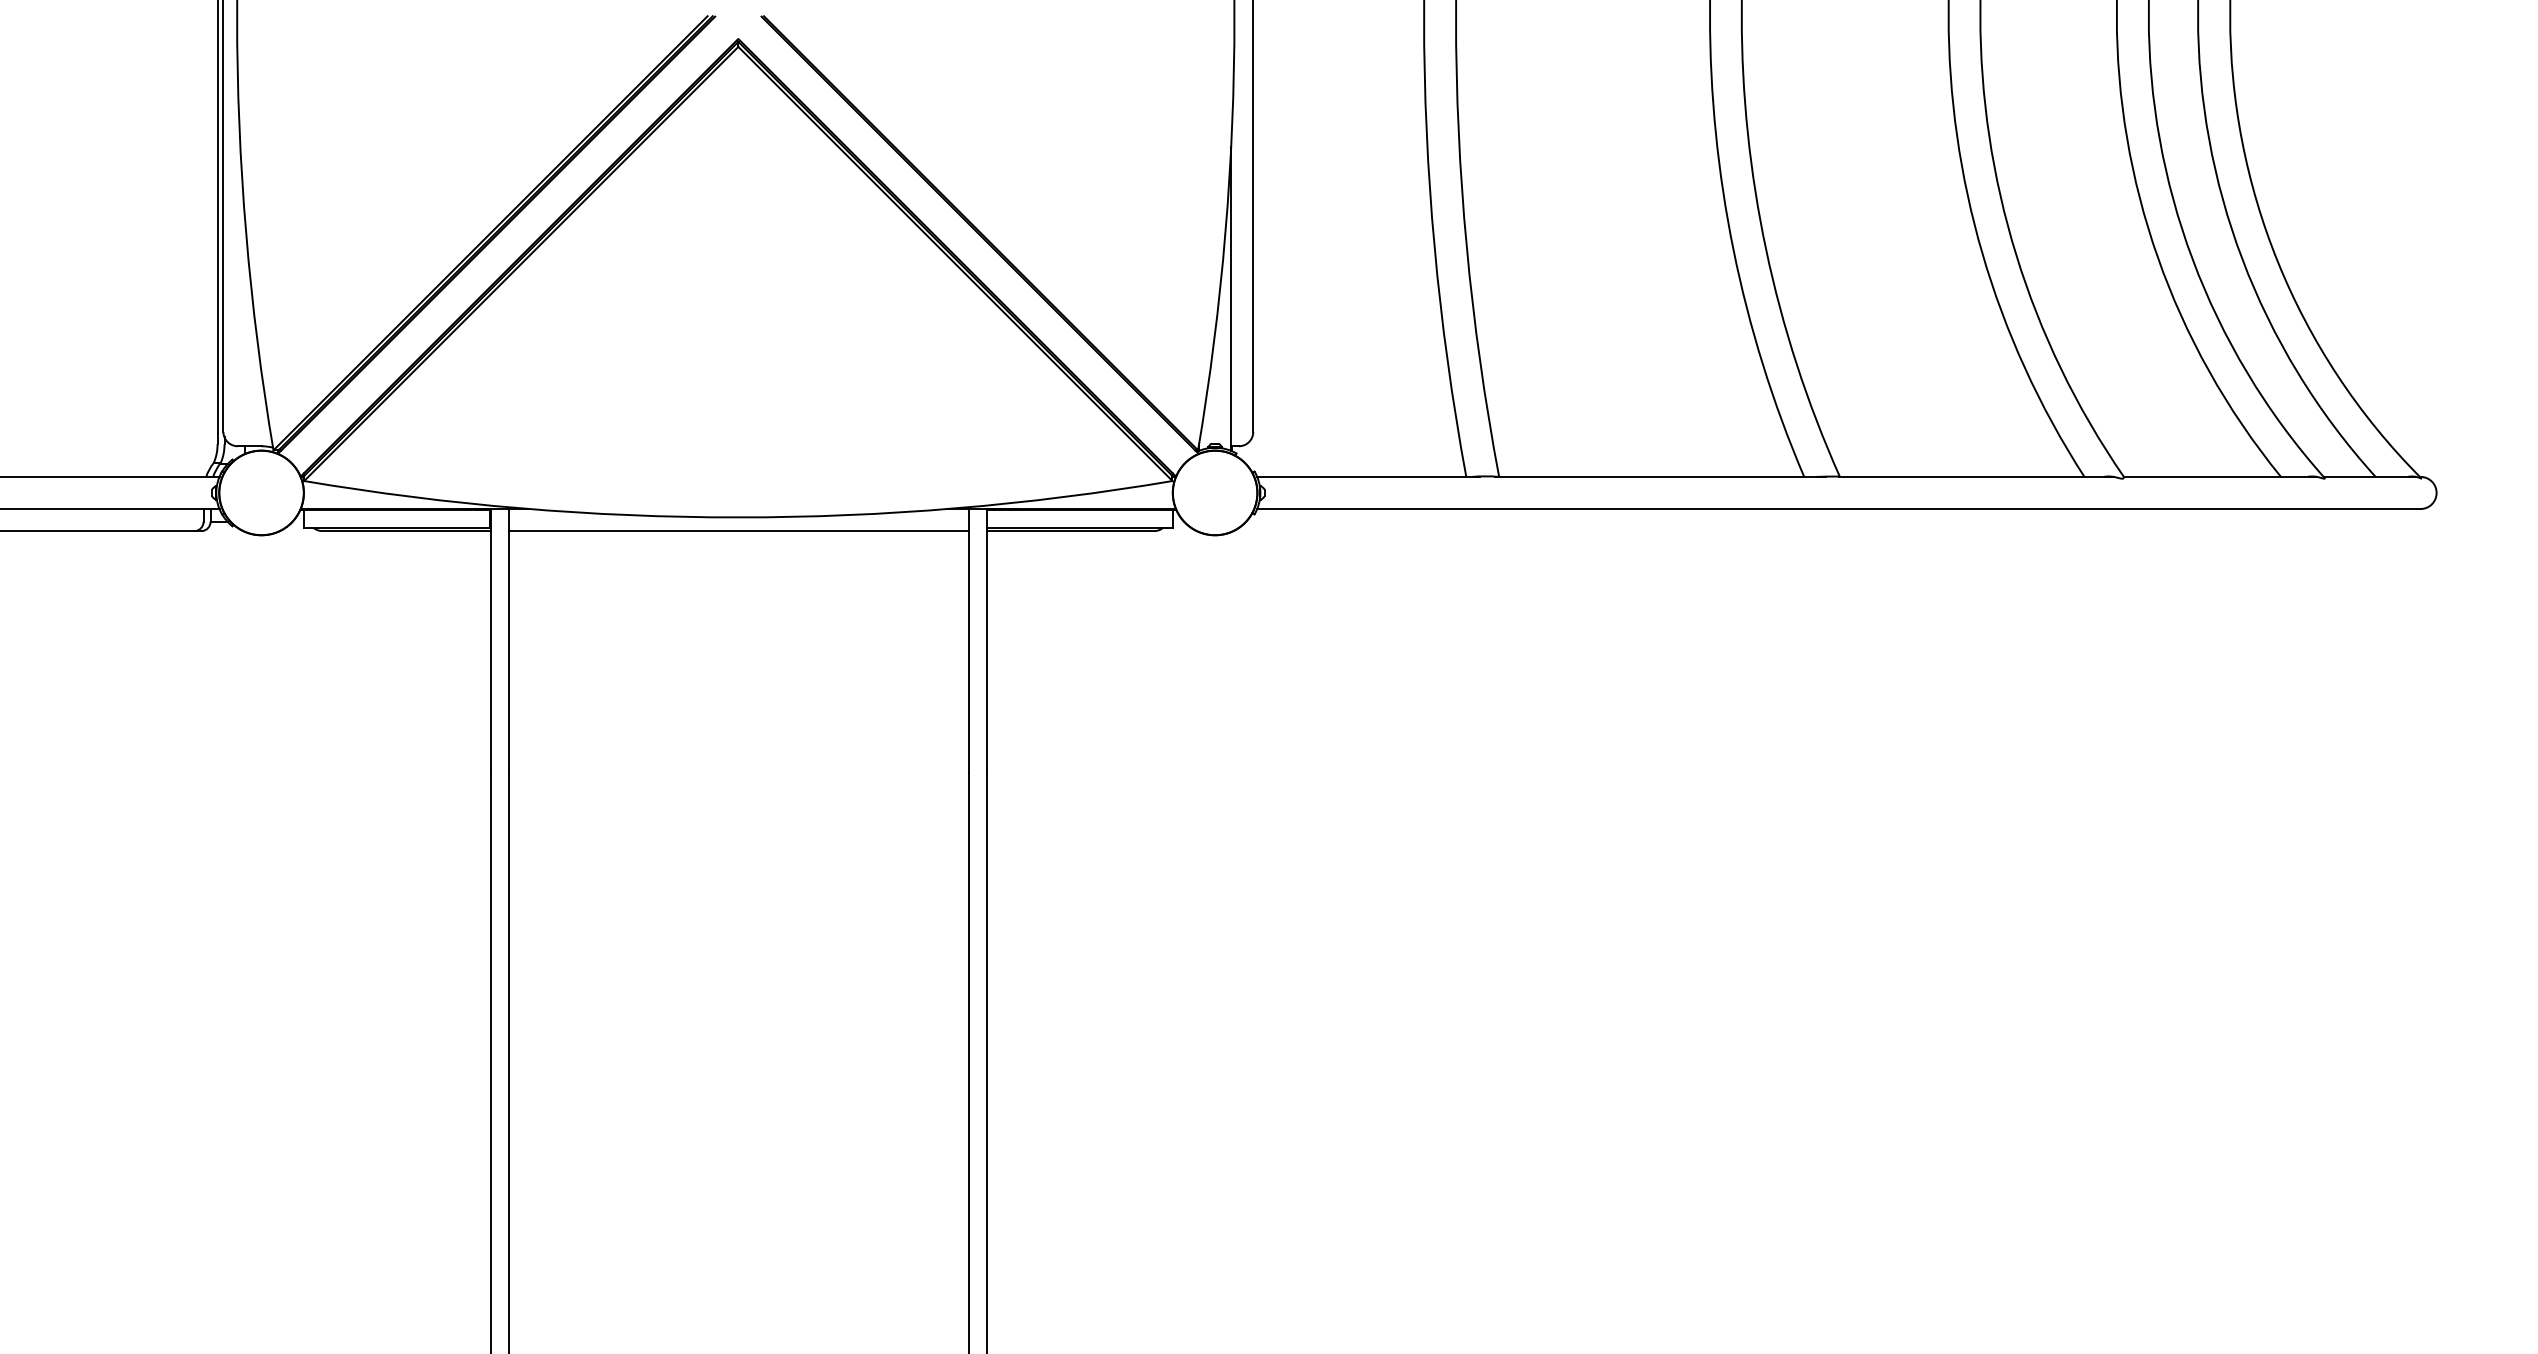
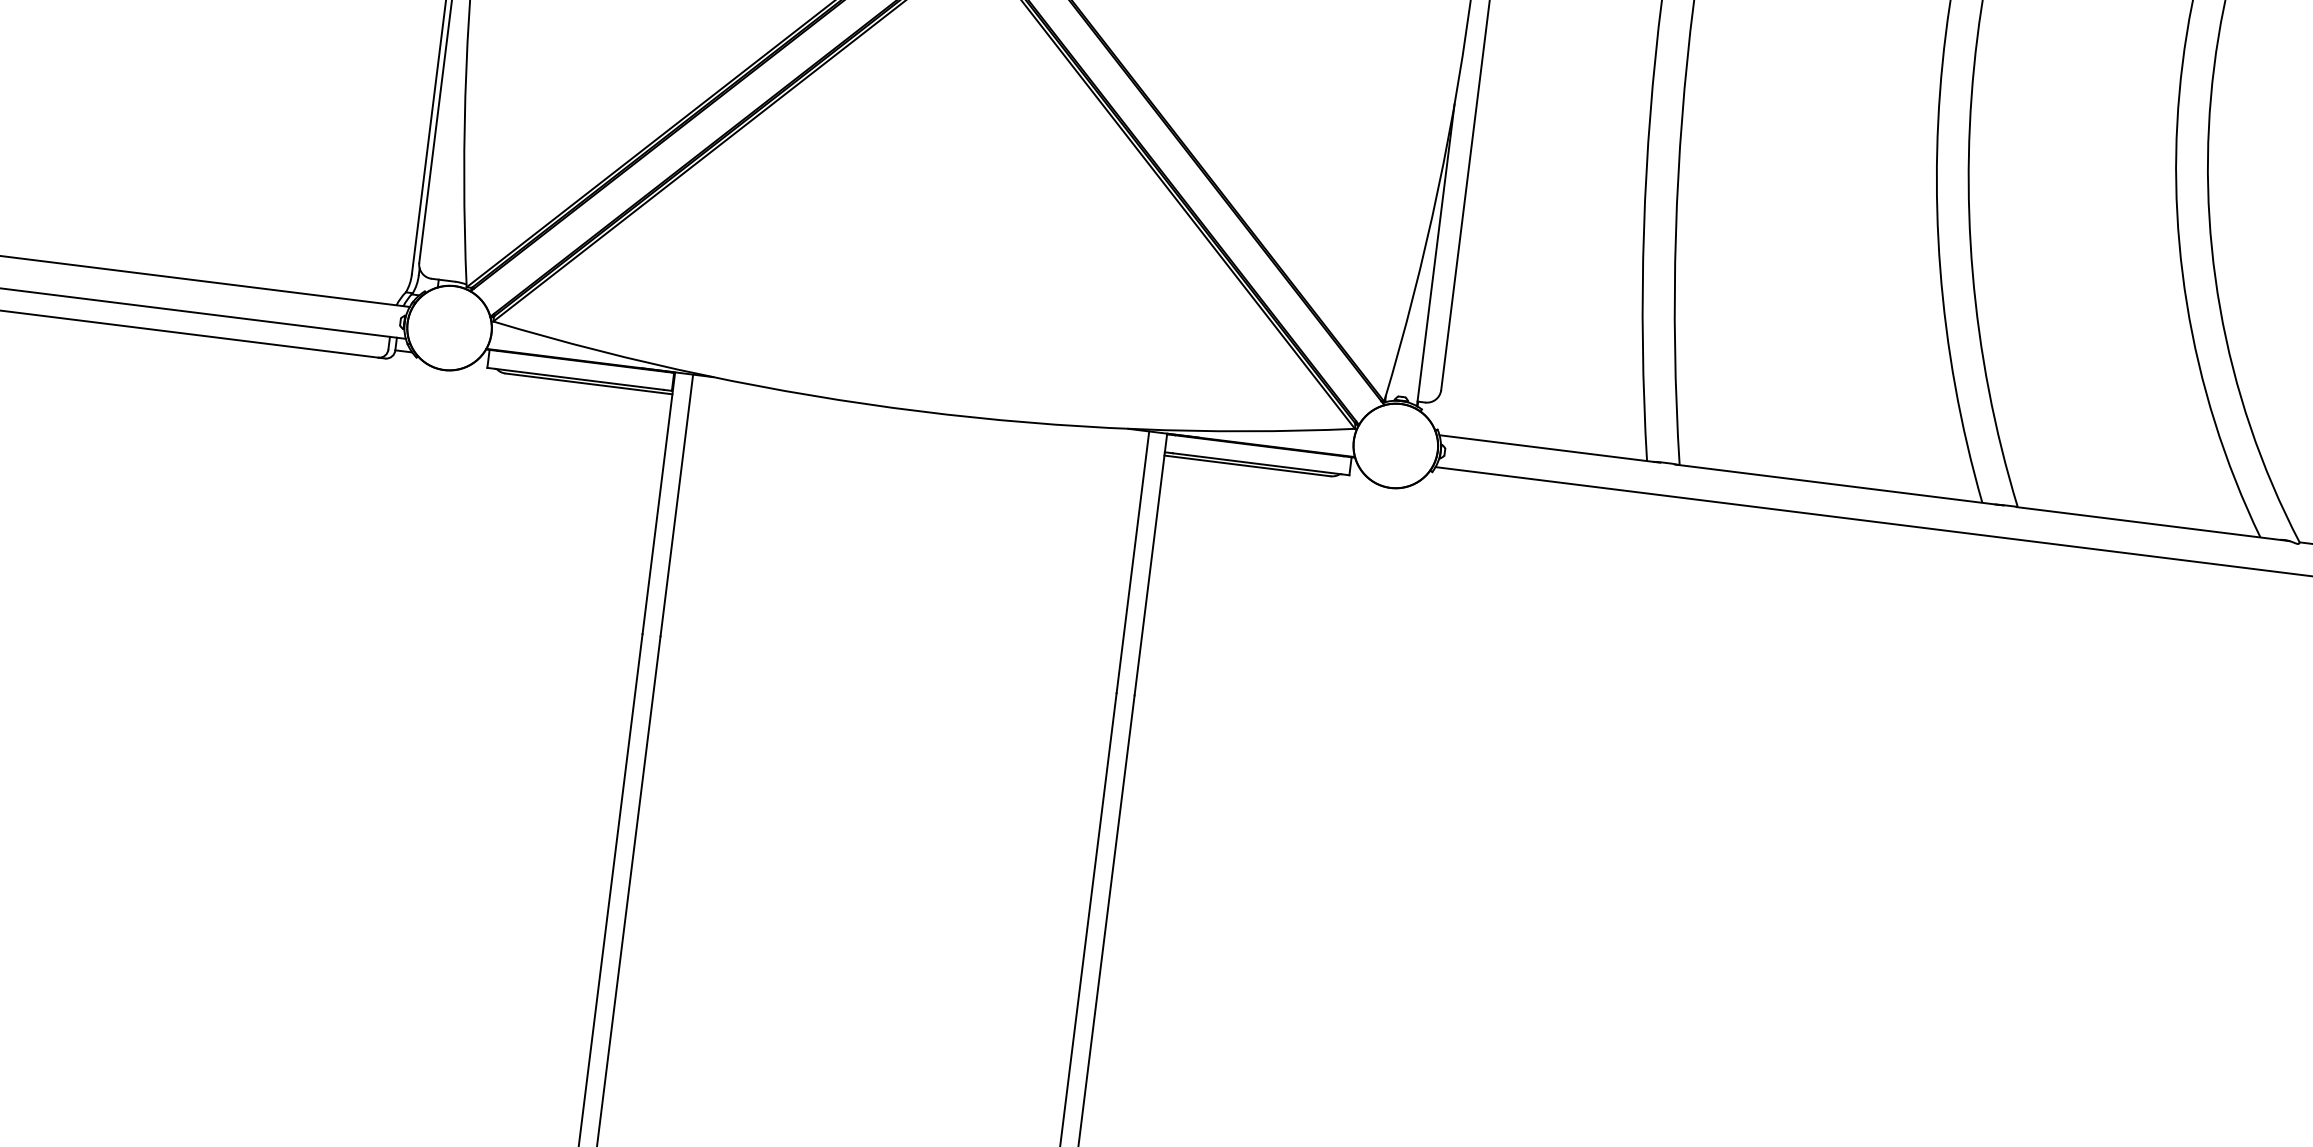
line: (738, 531) -> (918, 425), removed

